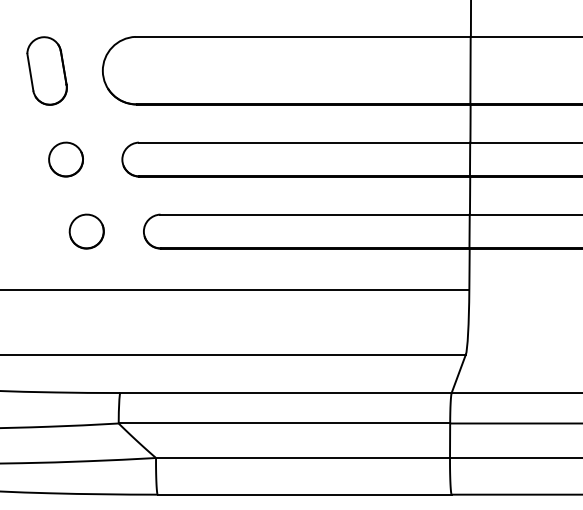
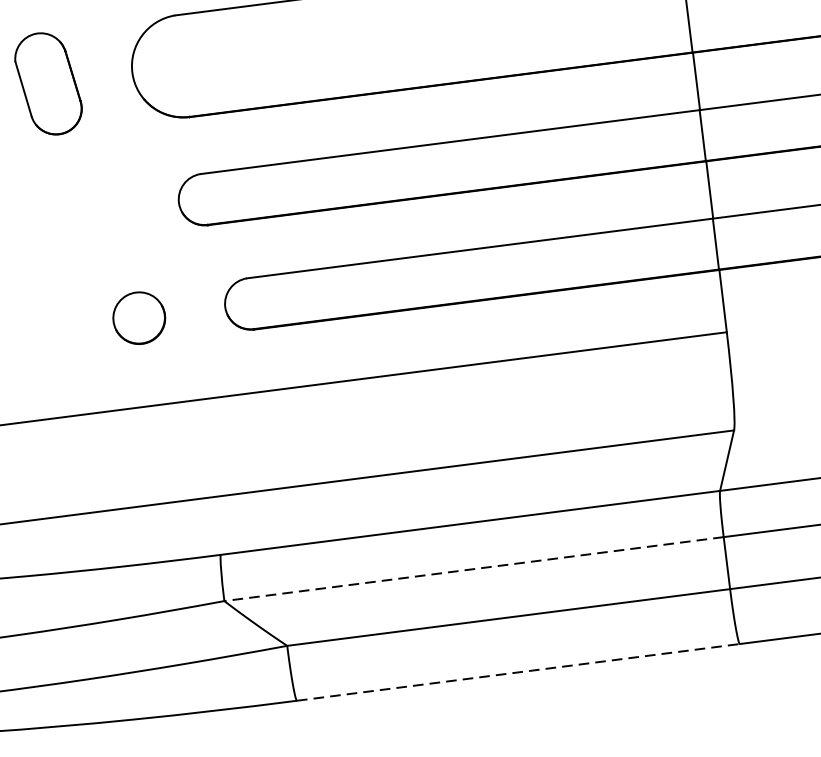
part: (65, 159) -> (93, 213), removed
line: (284, 423) -> (474, 569), solid -> dashed
line: (304, 494) -> (517, 672), solid -> dashed

